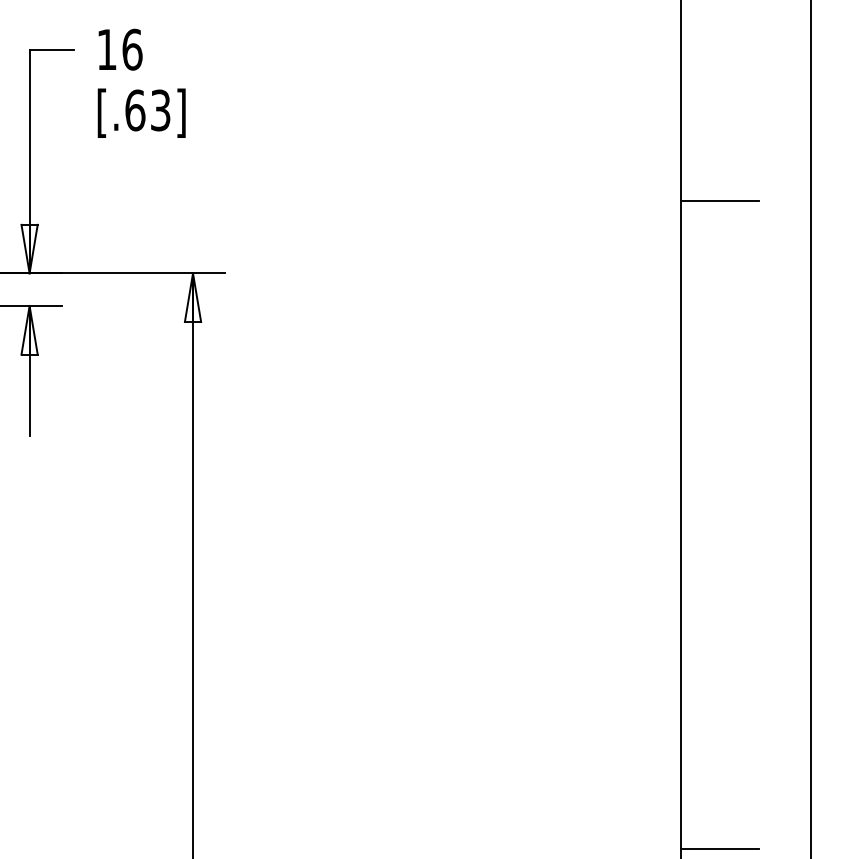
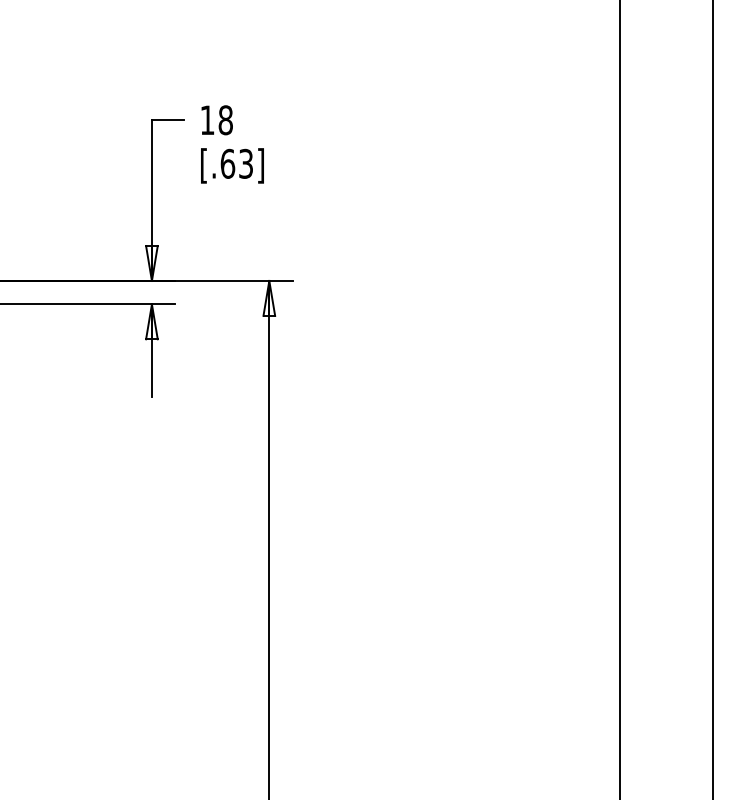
text: (132, 50) -> (225, 120), 16 -> 18
line: (719, 201) -> (647, 229), removed
line: (719, 849) -> (647, 694), removed

